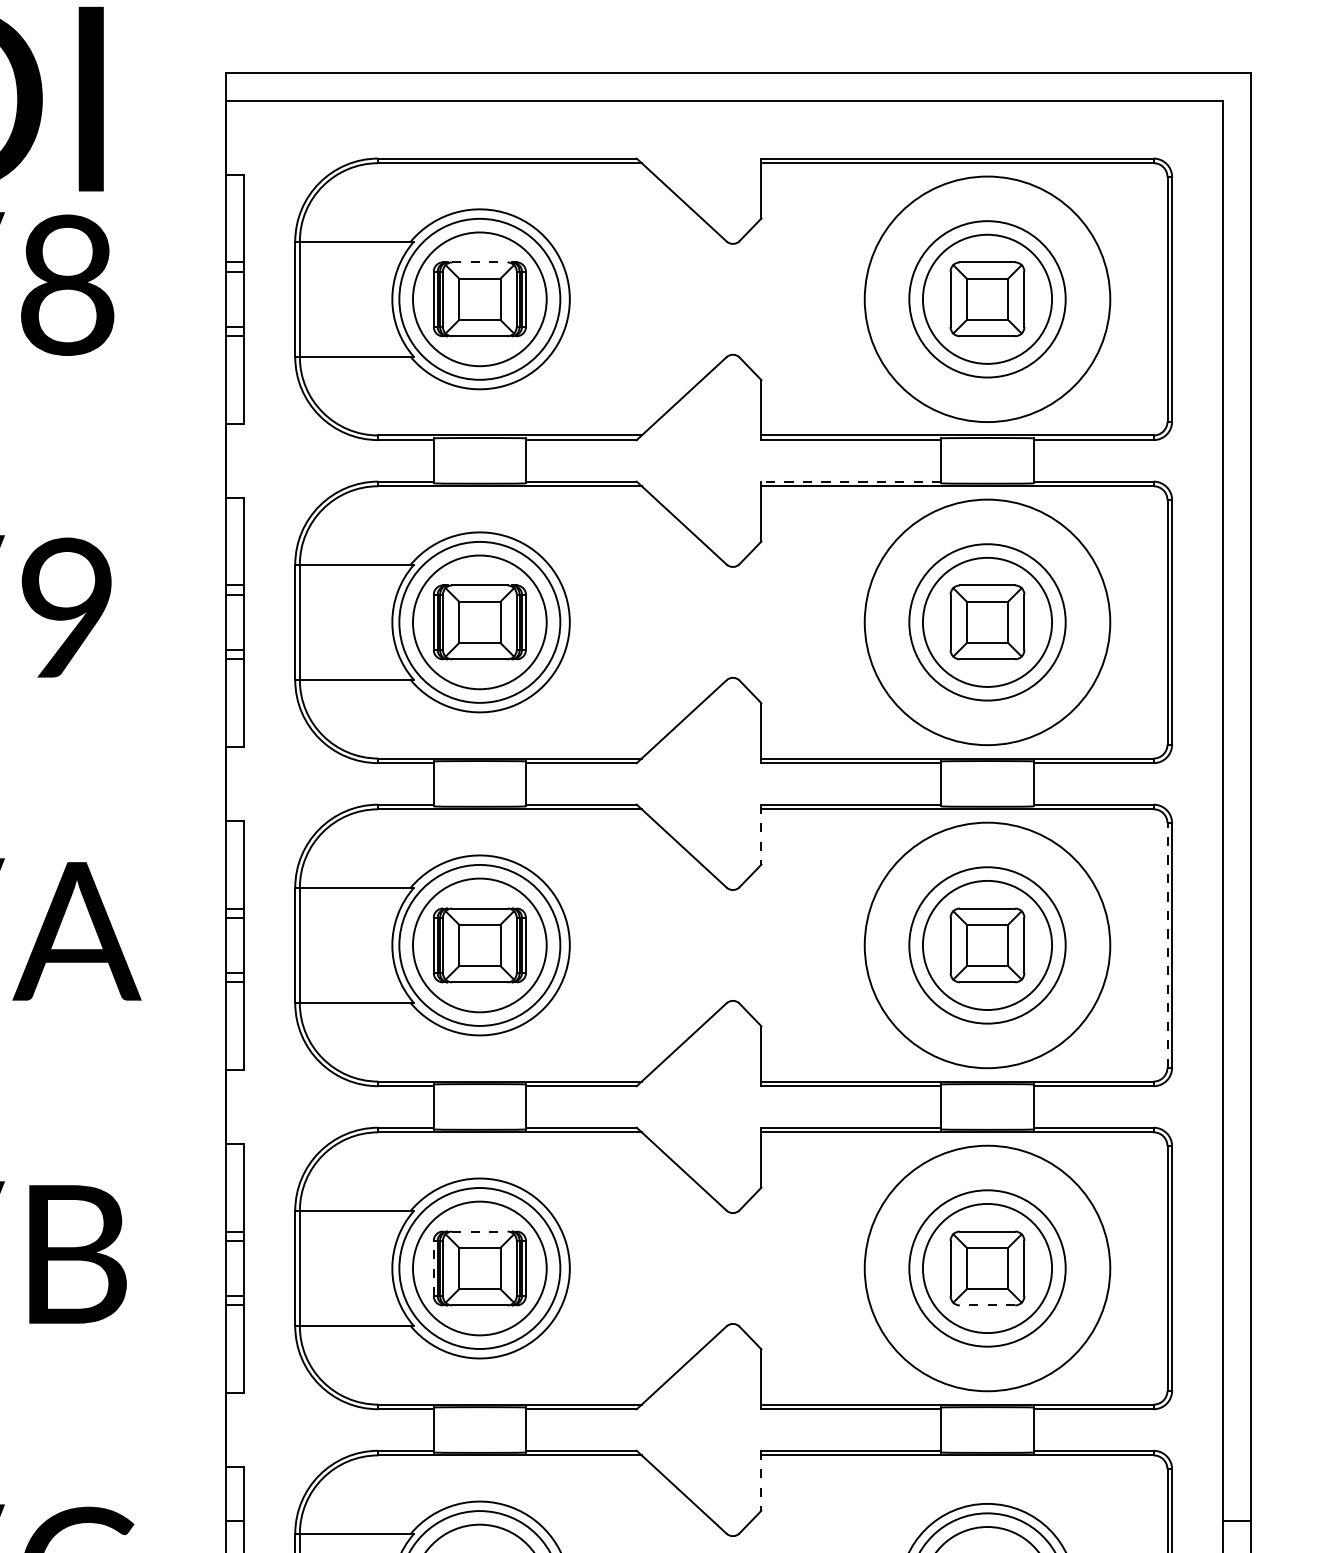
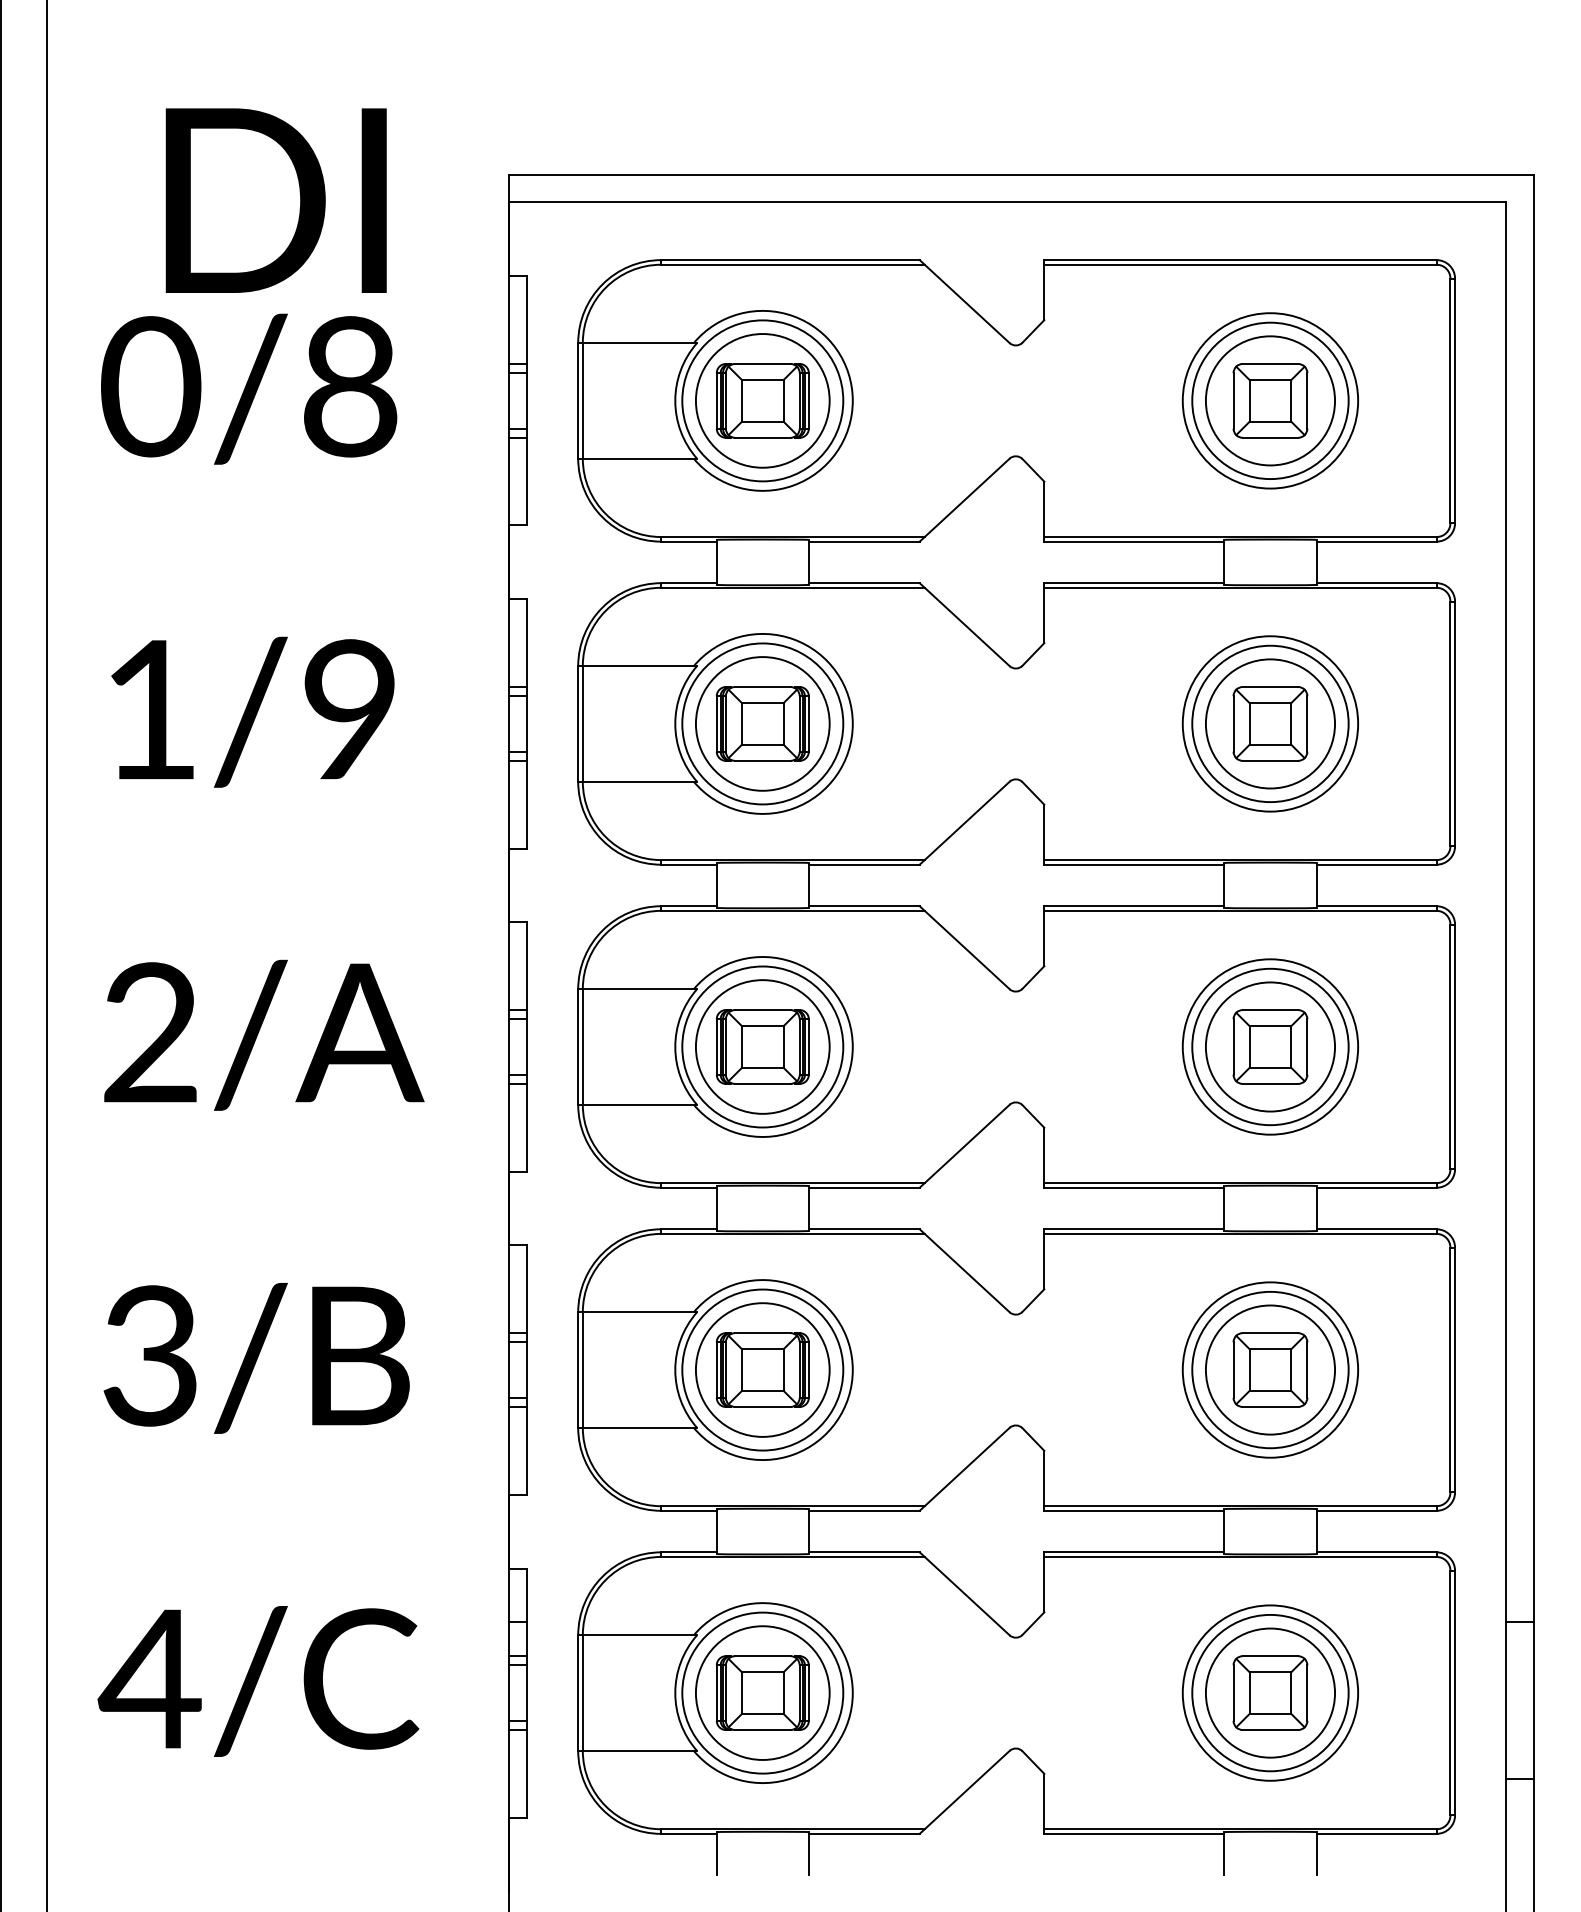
line: (479, 261) -> (762, 363), dashed -> solid
circle: (987, 298) -> (1270, 400), size x0.71
line: (851, 481) -> (1134, 583), dashed -> solid
circle: (987, 621) -> (1270, 723), size x0.71
line: (761, 834) -> (1044, 936), dashed -> solid
circle: (987, 944) -> (1270, 1046), size x0.71
line: (1167, 944) -> (1450, 1046), dashed -> solid
line: (479, 1231) -> (762, 1333), dashed -> solid
circle: (987, 1267) -> (1270, 1369), size x0.71
line: (433, 1268) -> (716, 1370), dashed -> solid
line: (987, 1304) -> (1270, 1406), dashed -> solid
line: (761, 1480) -> (1044, 1582), dashed -> solid

